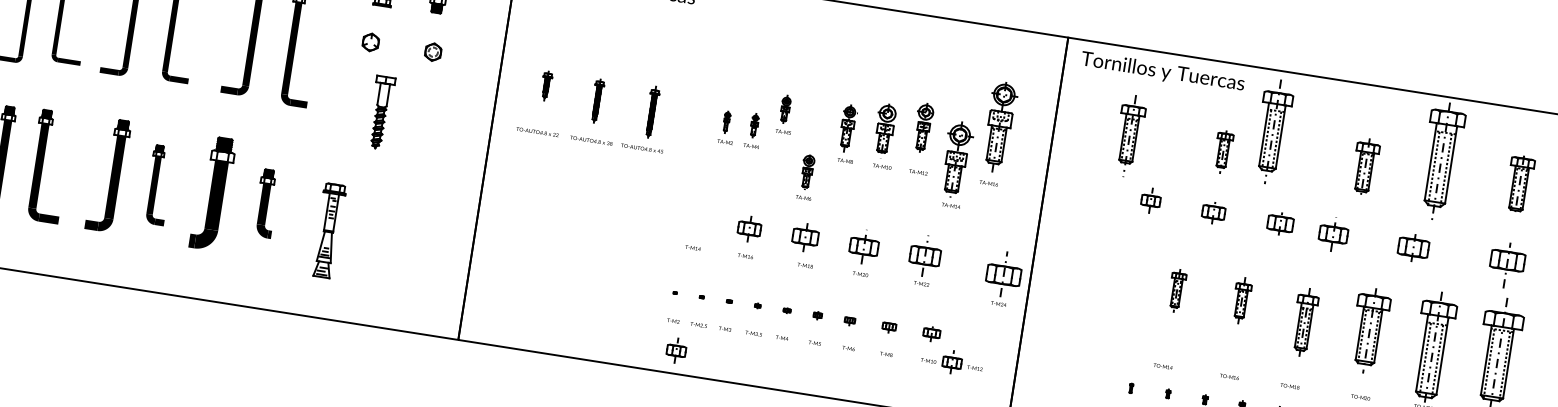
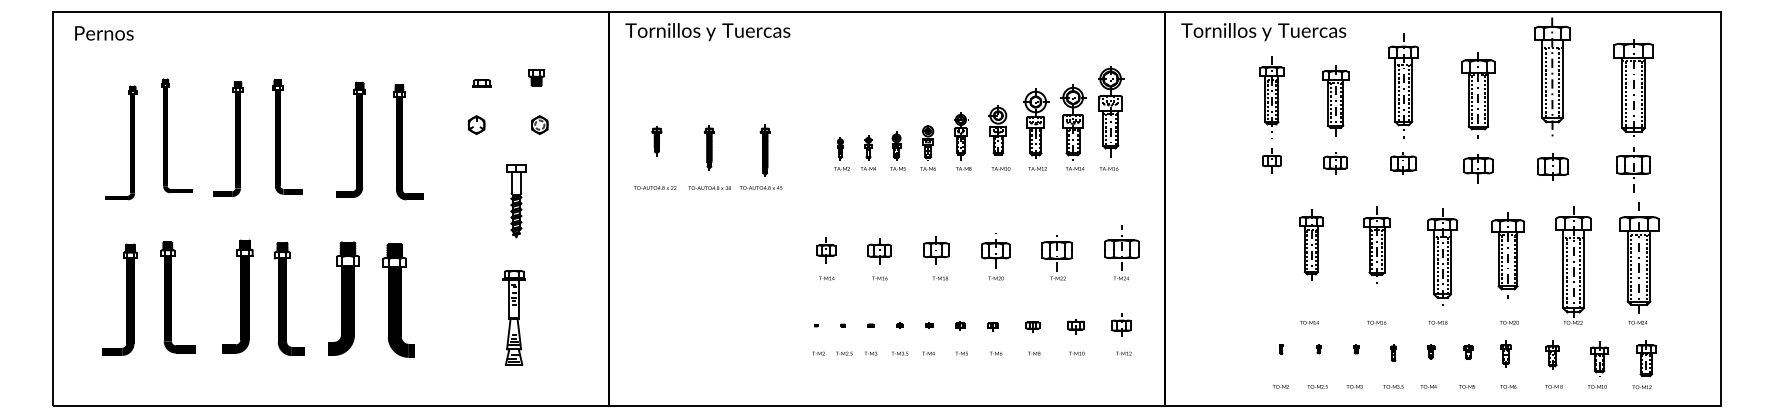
part: (380, 113) -> (516, 201), moved
part: (785, 113) -> (897, 150), moved
part: (924, 127) -> (1036, 123), size x1.43
part: (1272, 131) -> (1403, 85), moved
part: (1129, 136) -> (1271, 97), moved
part: (1223, 150) -> (1335, 100), size x1.67
part: (955, 164) -> (1073, 127), moved
part: (1365, 168) -> (1478, 95), size x1.43
part: (806, 176) -> (927, 147), moved
part: (159, 184) -> (289, 298), size x1.43
part: (1519, 184) -> (1633, 87), size x1.67
part: (266, 203) -> (398, 300), size x1.67
part: (328, 230) -> (513, 317), moved
part: (1333, 237) -> (1478, 168), moved
part: (1413, 247) -> (1552, 166), moved
part: (1002, 278) -> (1121, 252), moved
part: (1177, 289) -> (1311, 244), size x1.67
part: (1241, 299) -> (1376, 244), size x1.67
part: (1304, 321) -> (1442, 256), size x1.43
part: (676, 350) -> (826, 250), moved
part: (952, 361) -> (1121, 324), moved

